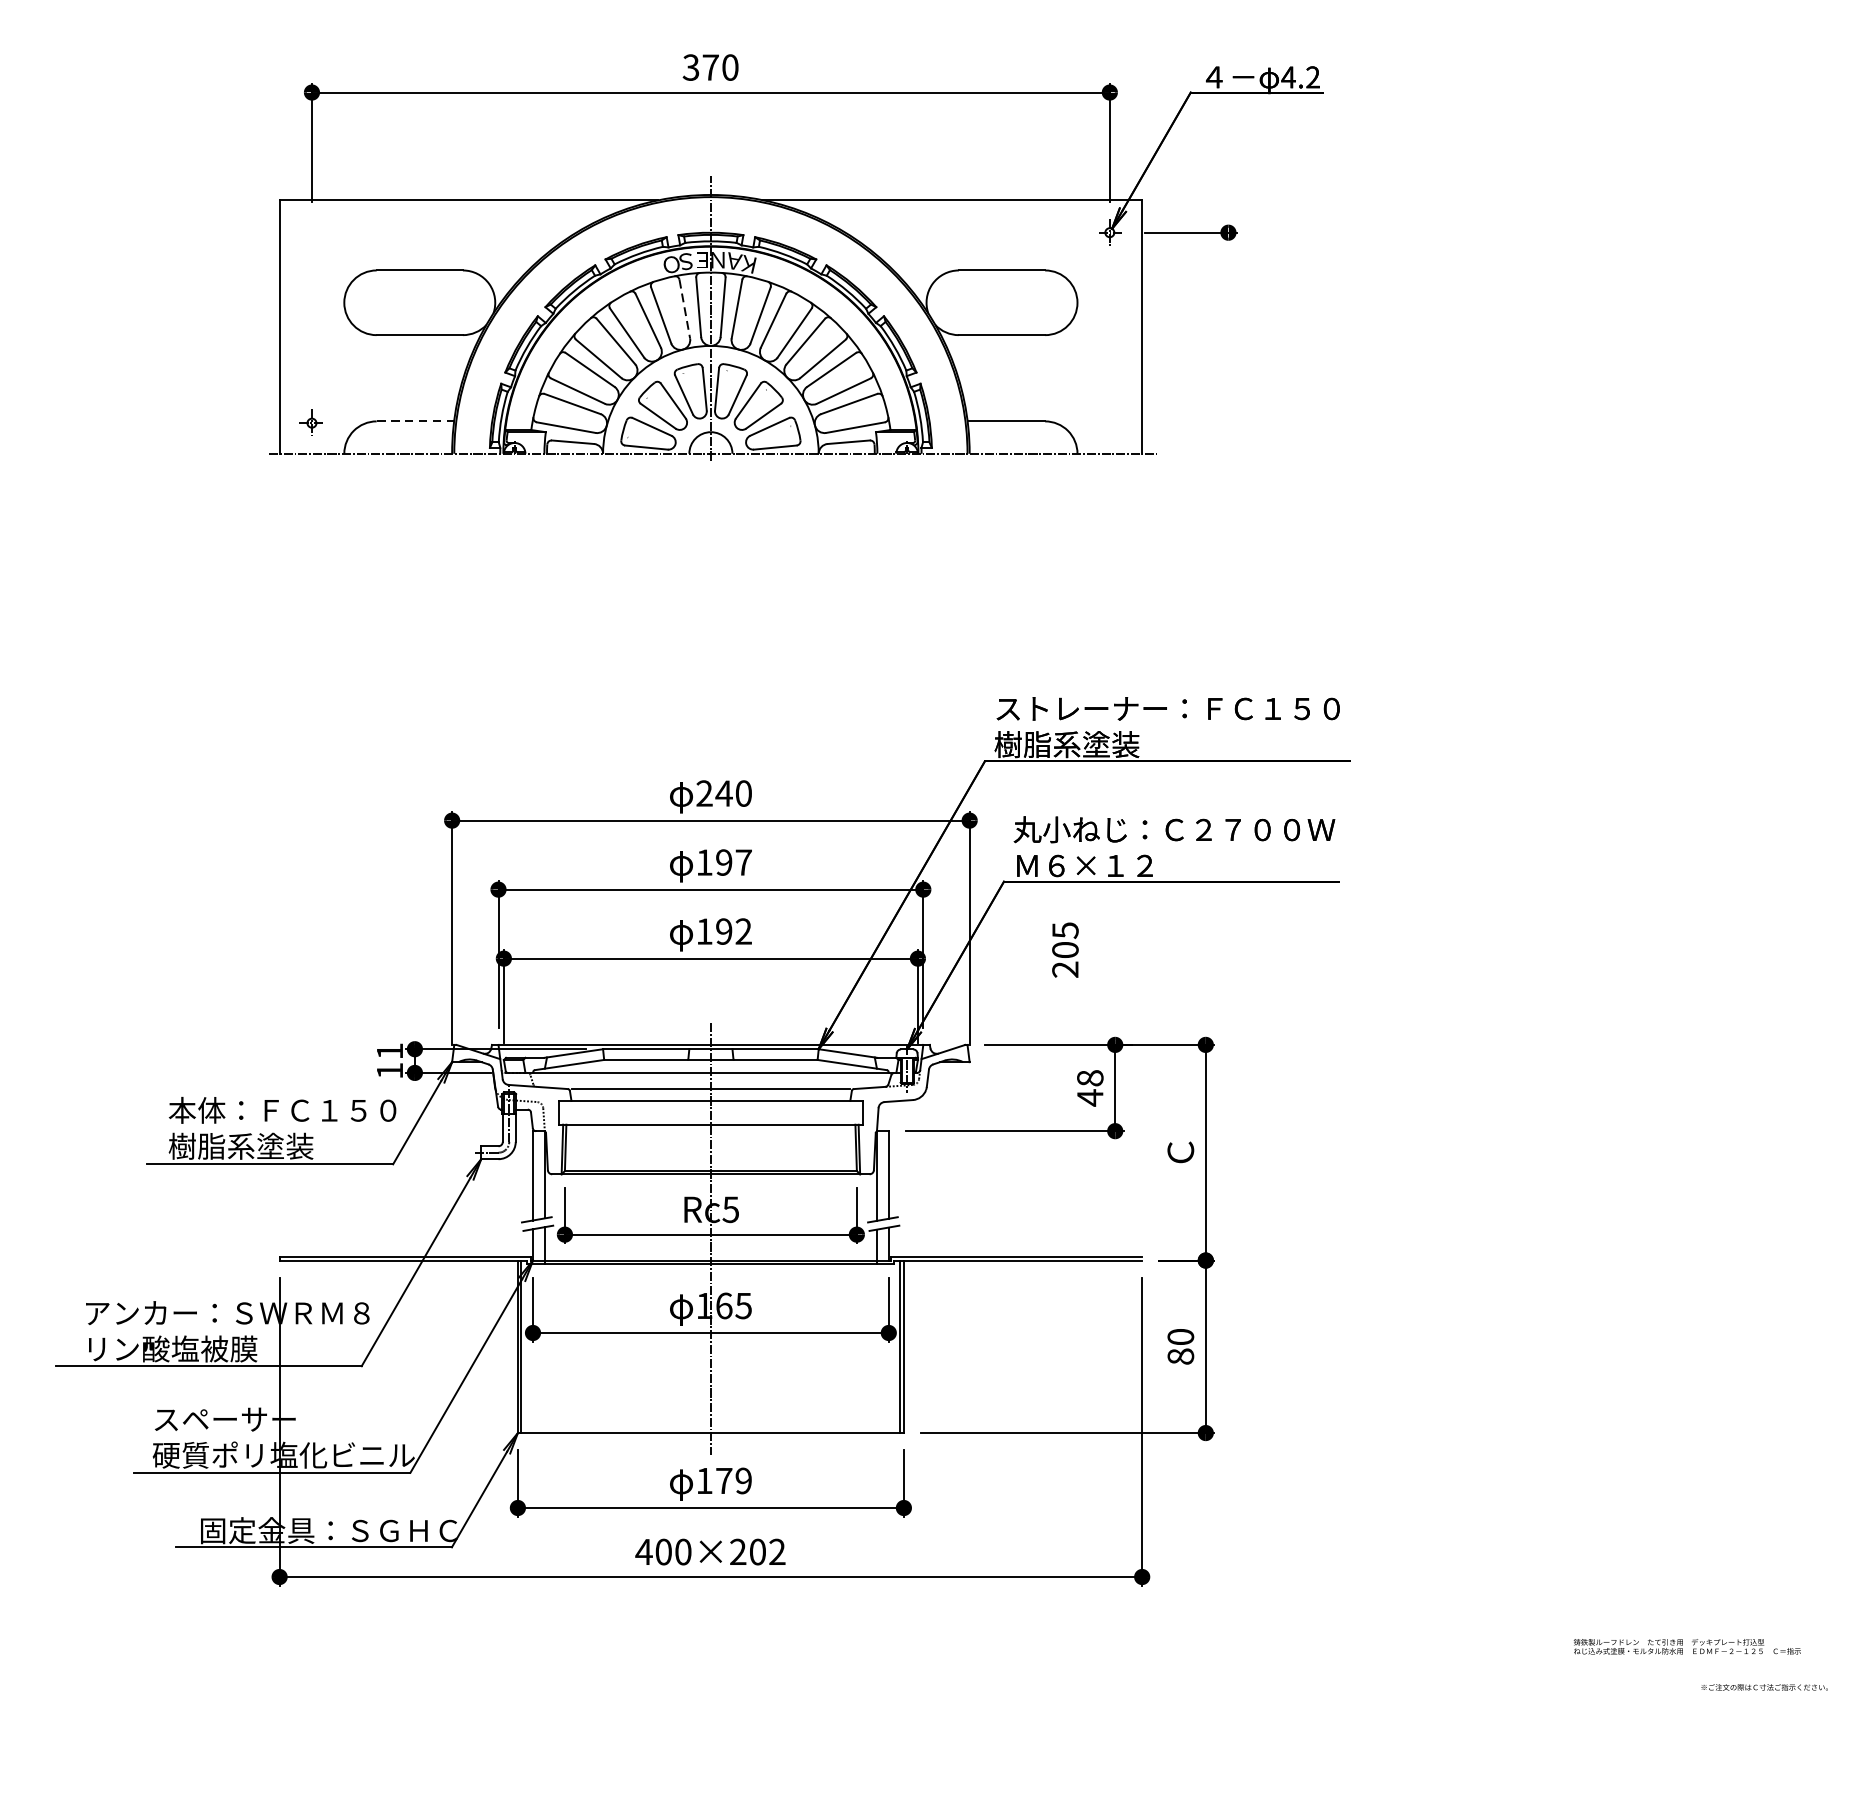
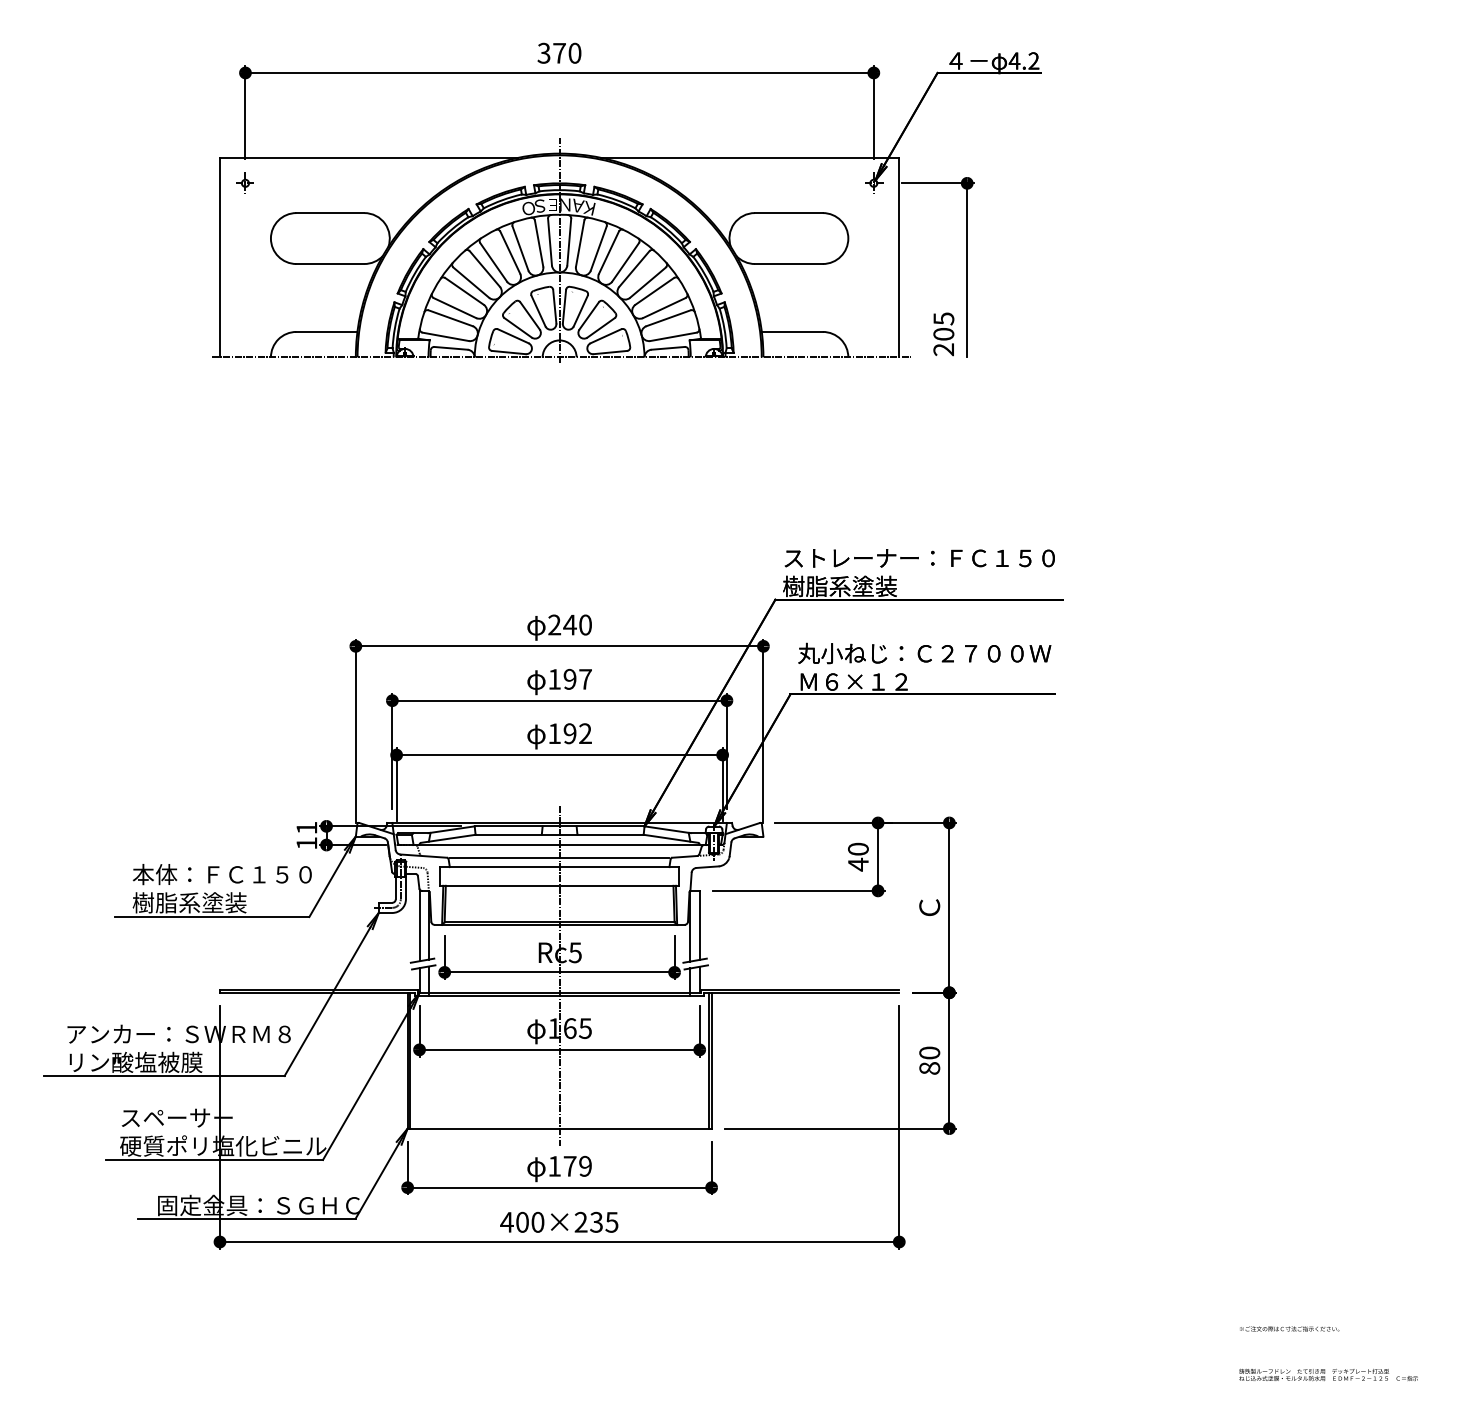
line: (685, 310) -> (539, 244), dashed -> solid
line: (1228, 343) -> (967, 270), added
line: (414, 420) -> (326, 331), dashed -> solid
part: (310, 422) -> (244, 182), moved
text: (1065, 950) -> (943, 334), moved
text: (1090, 1077) -> (858, 848), 48 -> 40
text: (767, 1550) -> (604, 1221), 400×202 -> 400×235
text: (1687, 1646) -> (1328, 1374), moved
text: (1764, 1686) -> (1289, 1328), moved

